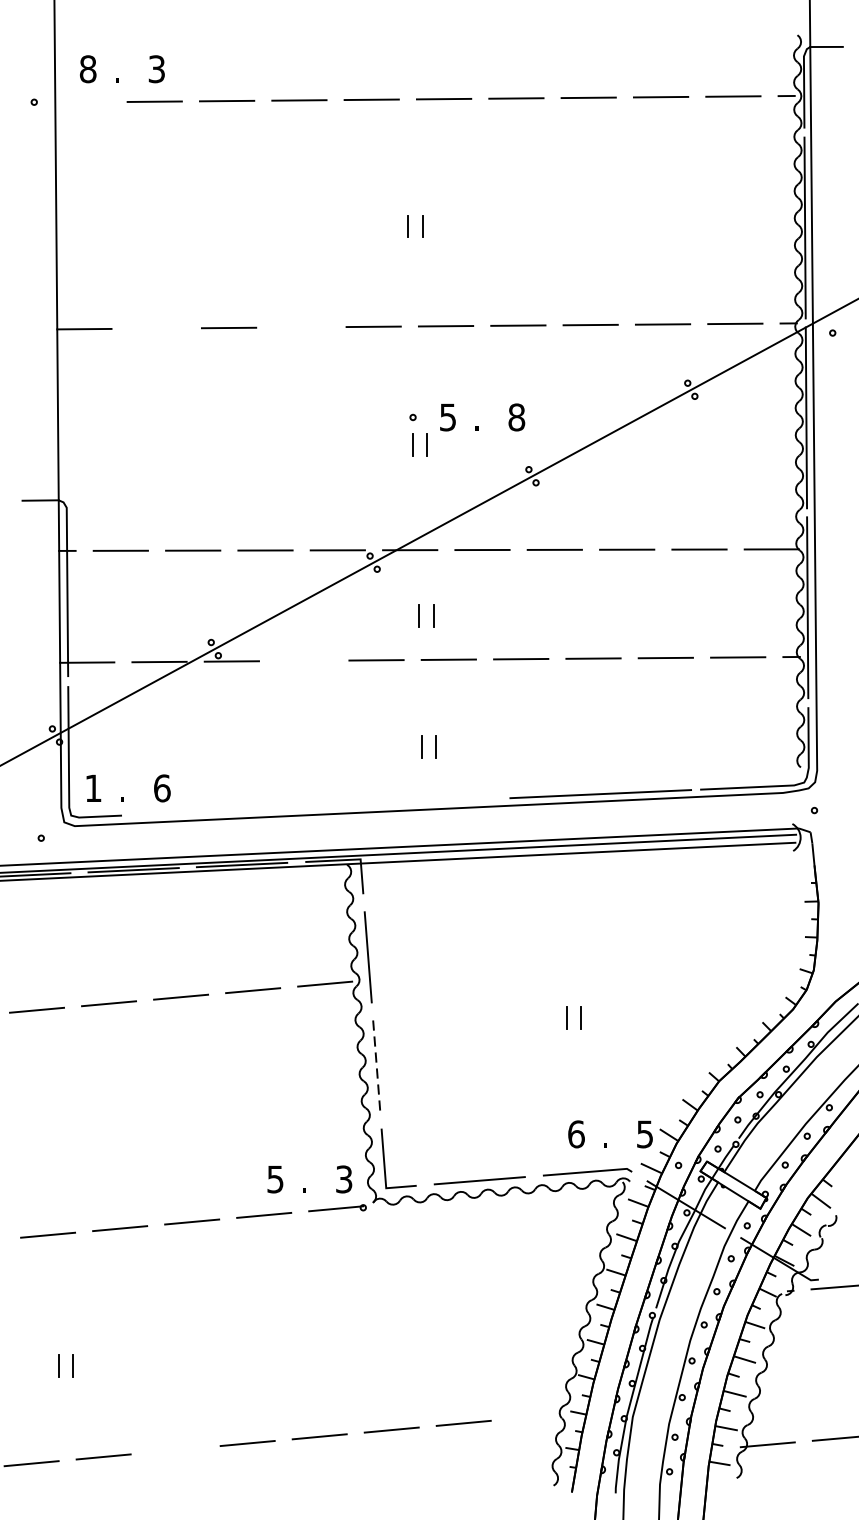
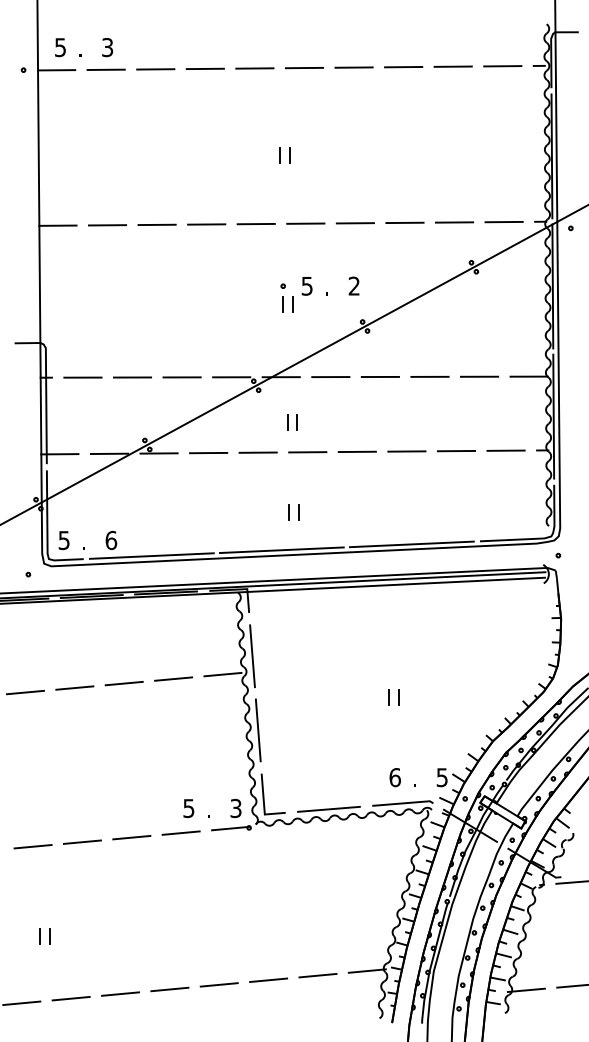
text: (88, 69) -> (60, 47), 8 -> 5
line: (82, 102) -> (56, 70), added
line: (301, 327) -> (206, 224), added
line: (156, 328) -> (107, 225), added
text: (517, 416) -> (354, 285), 8 -> 2
line: (304, 660) -> (208, 452), added
text: (92, 788) -> (63, 540), 1 -> 5
line: (410, 803) -> (281, 550), added
line: (220, 810) -> (151, 555), added
line: (376, 1065) -> (258, 730), dashed -> solid
line: (534, 1415) -> (366, 970), added
line: (175, 1449) -> (120, 993), added

